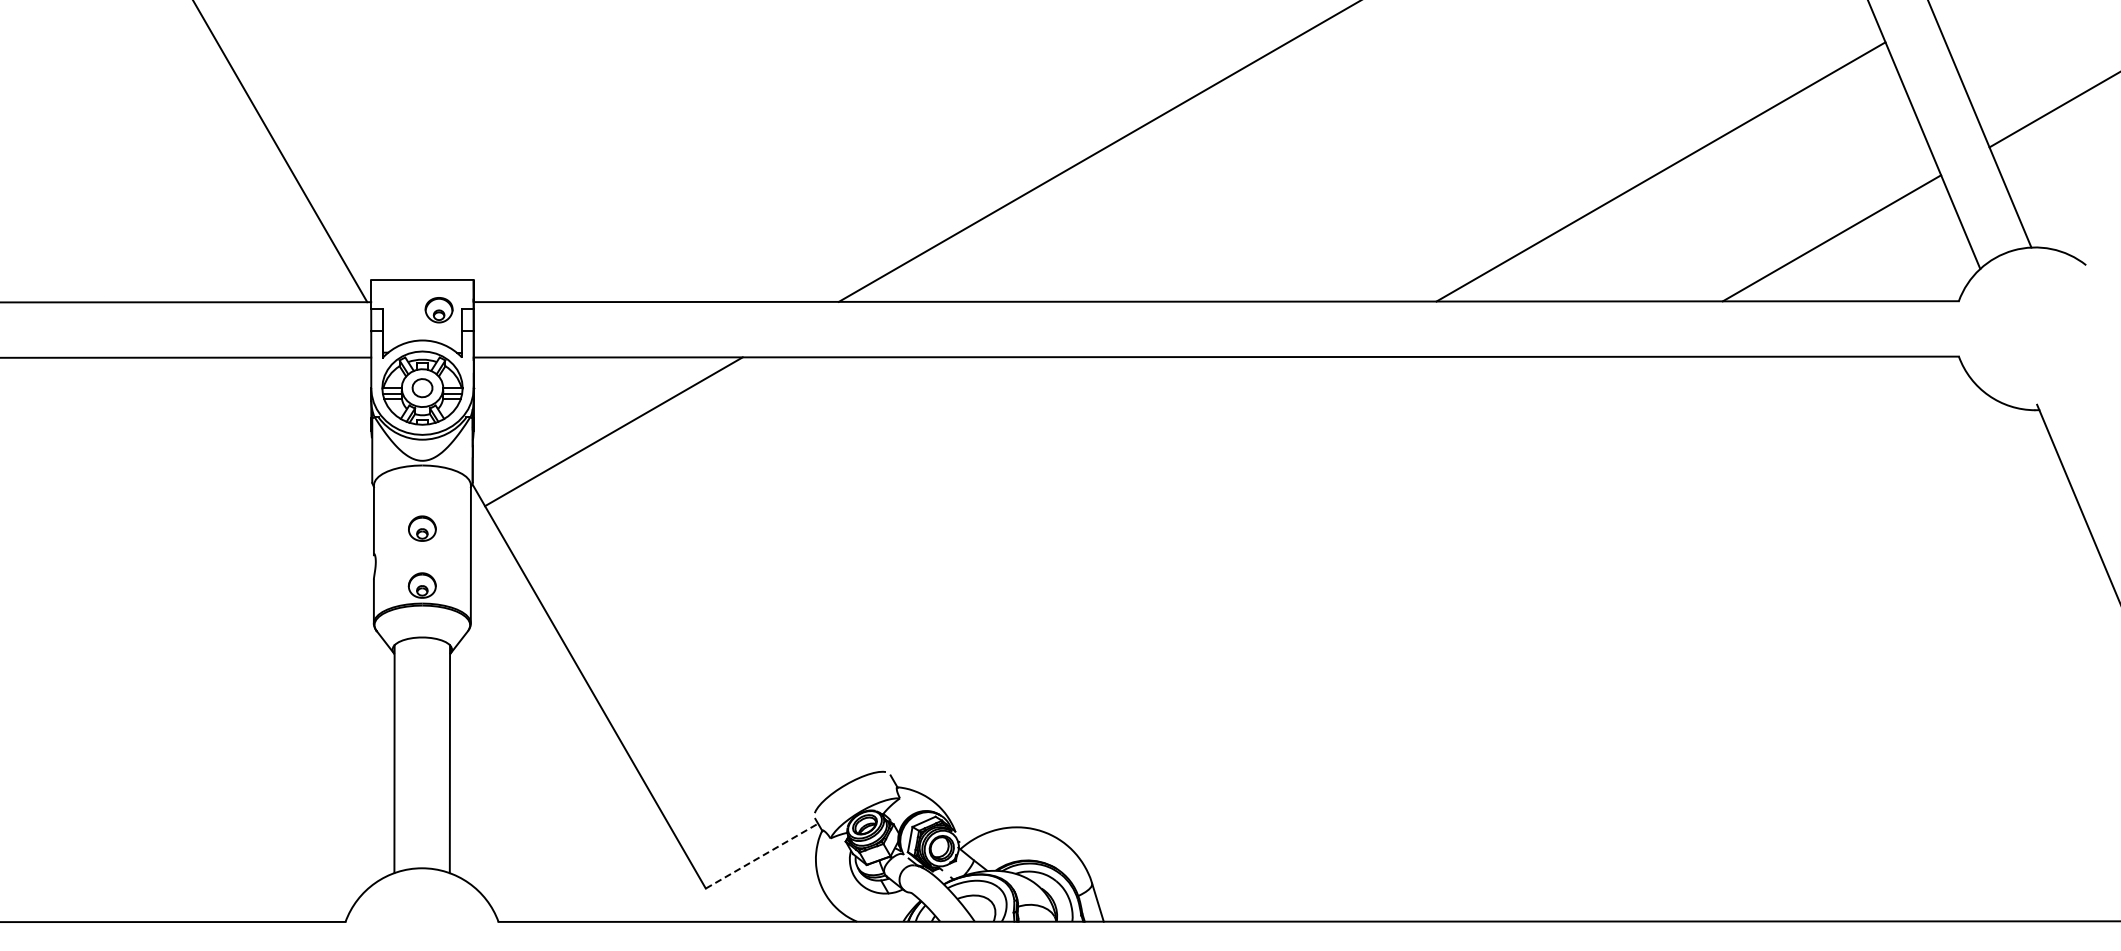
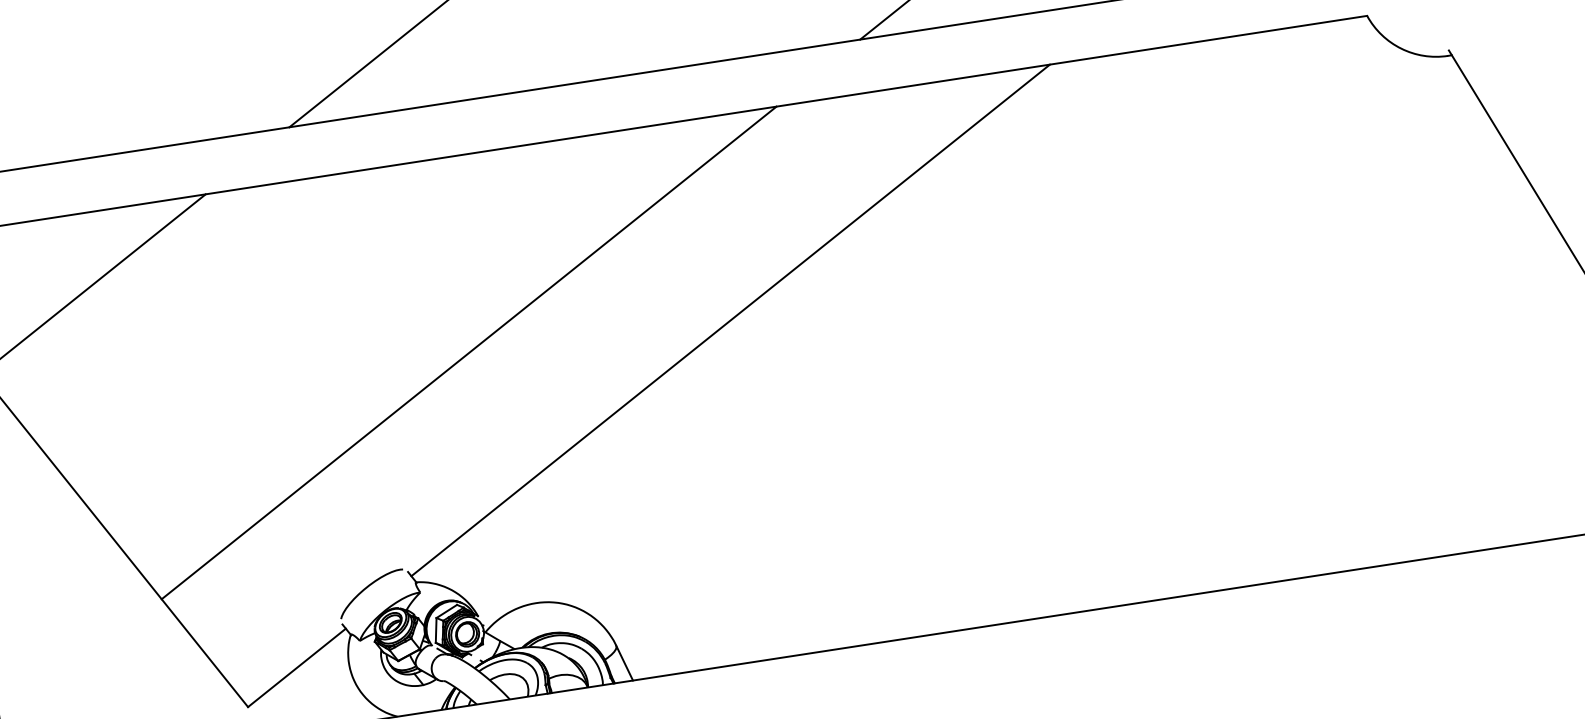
line: (987, 560) -> (469, 352), added
line: (1259, 568) -> (730, 320), added
line: (761, 856) -> (296, 668), dashed -> solid

